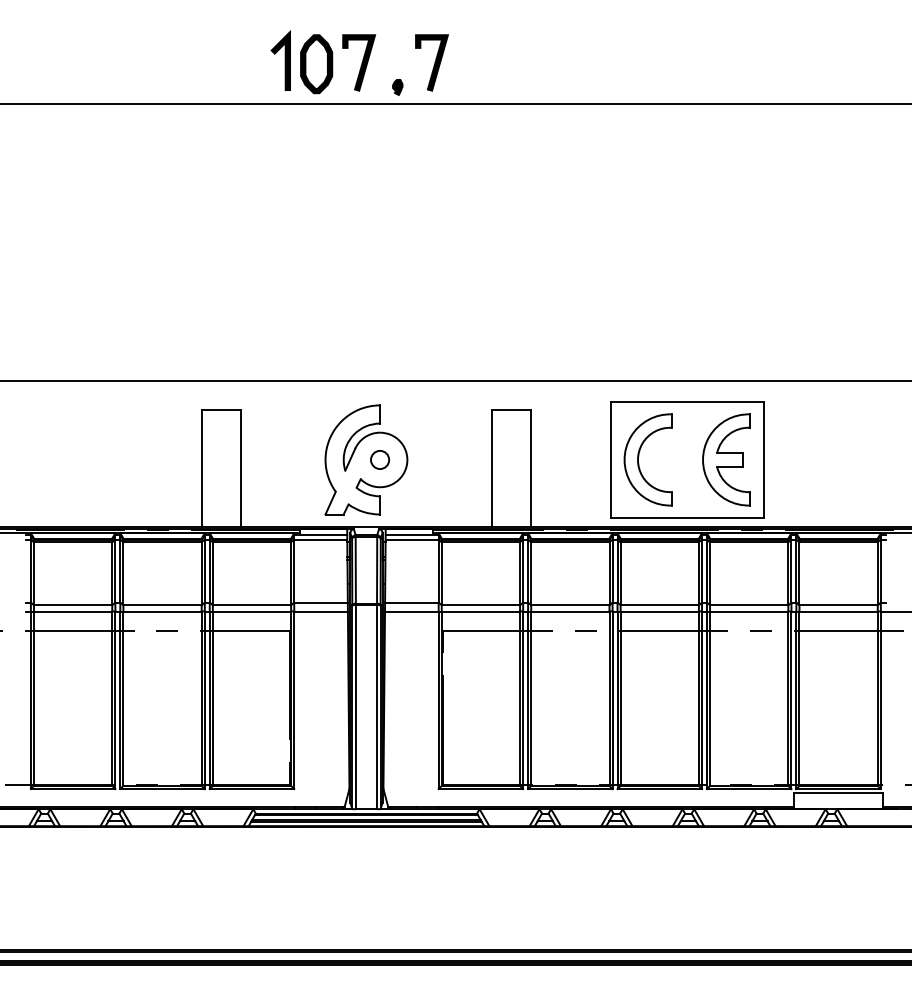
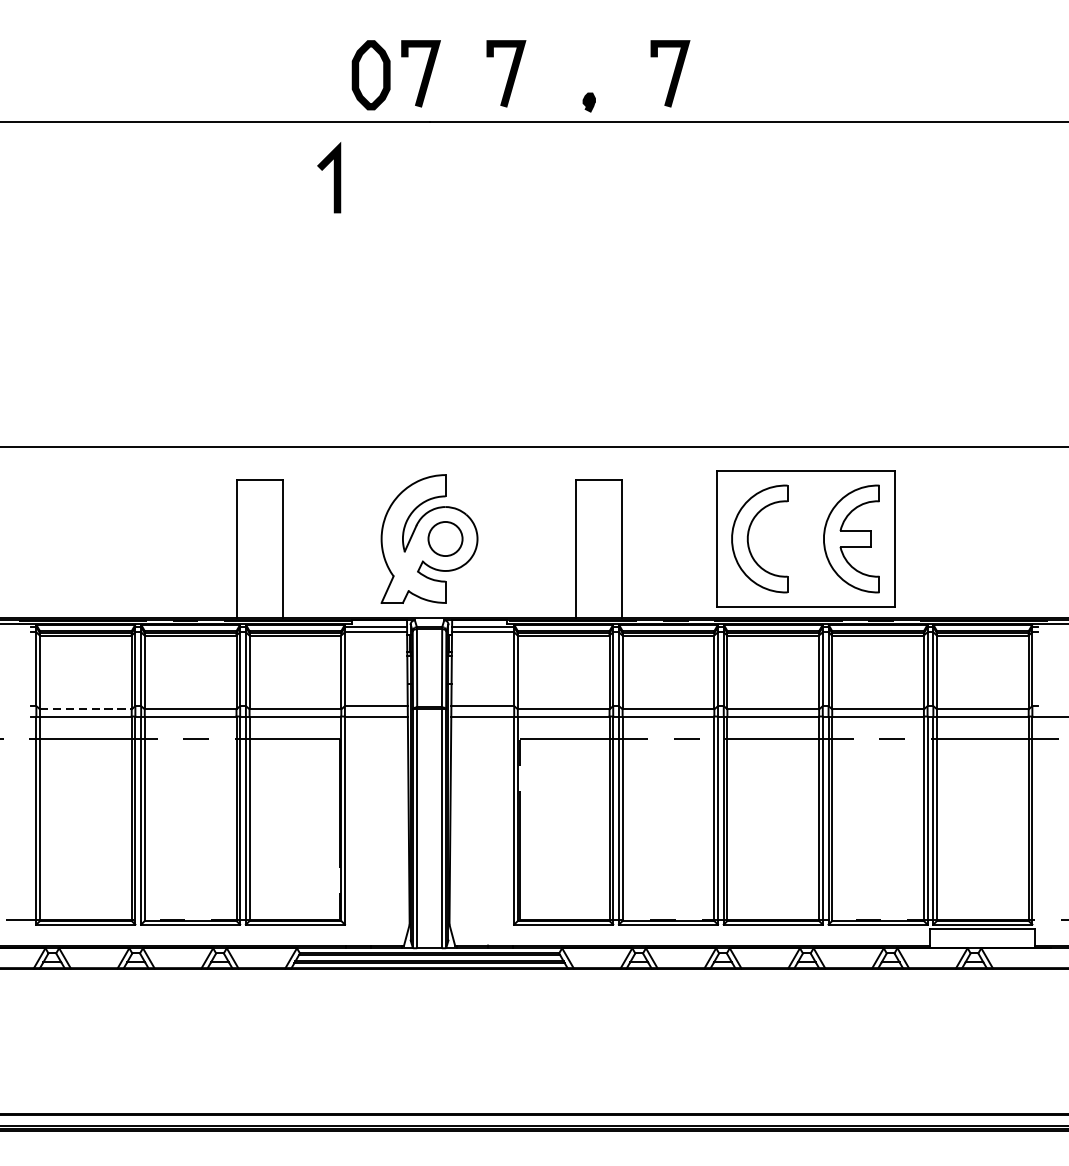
line: (284, 60) -> (333, 177), moved
line: (574, 62) -> (673, 73), added
part: (397, 87) -> (588, 102), moved
circle: (380, 459) -> (446, 538), size x1.6
line: (73, 605) -> (86, 709), solid -> dashed

